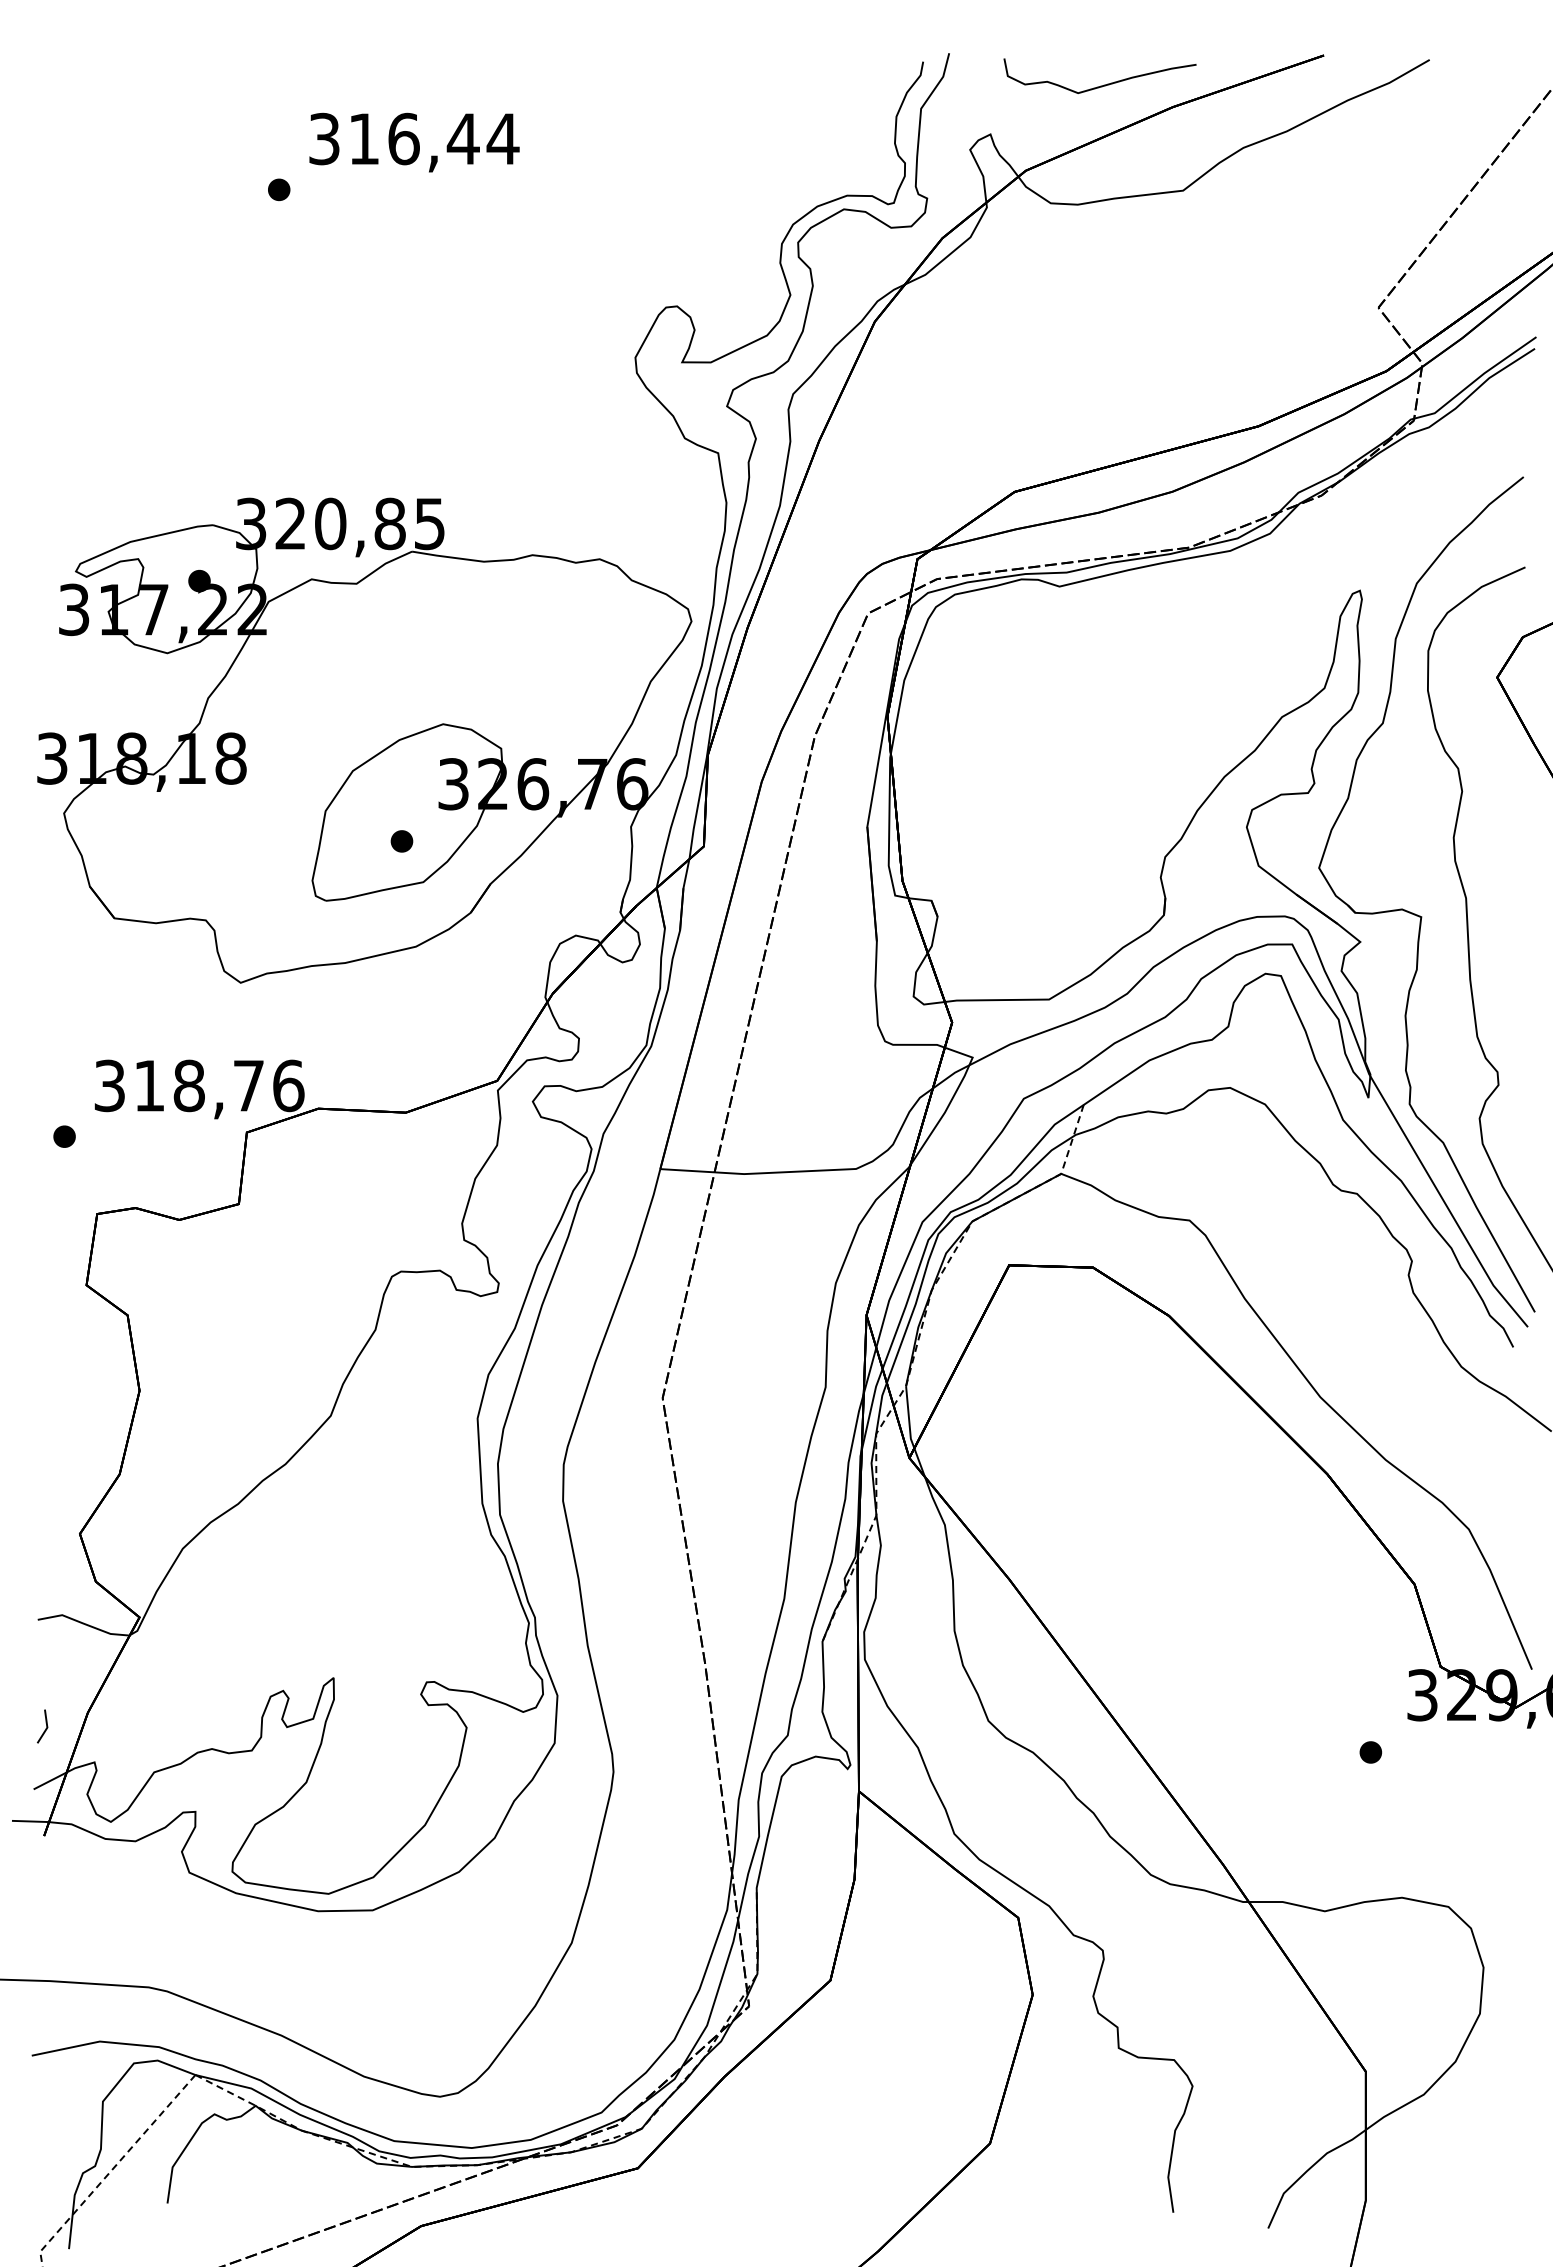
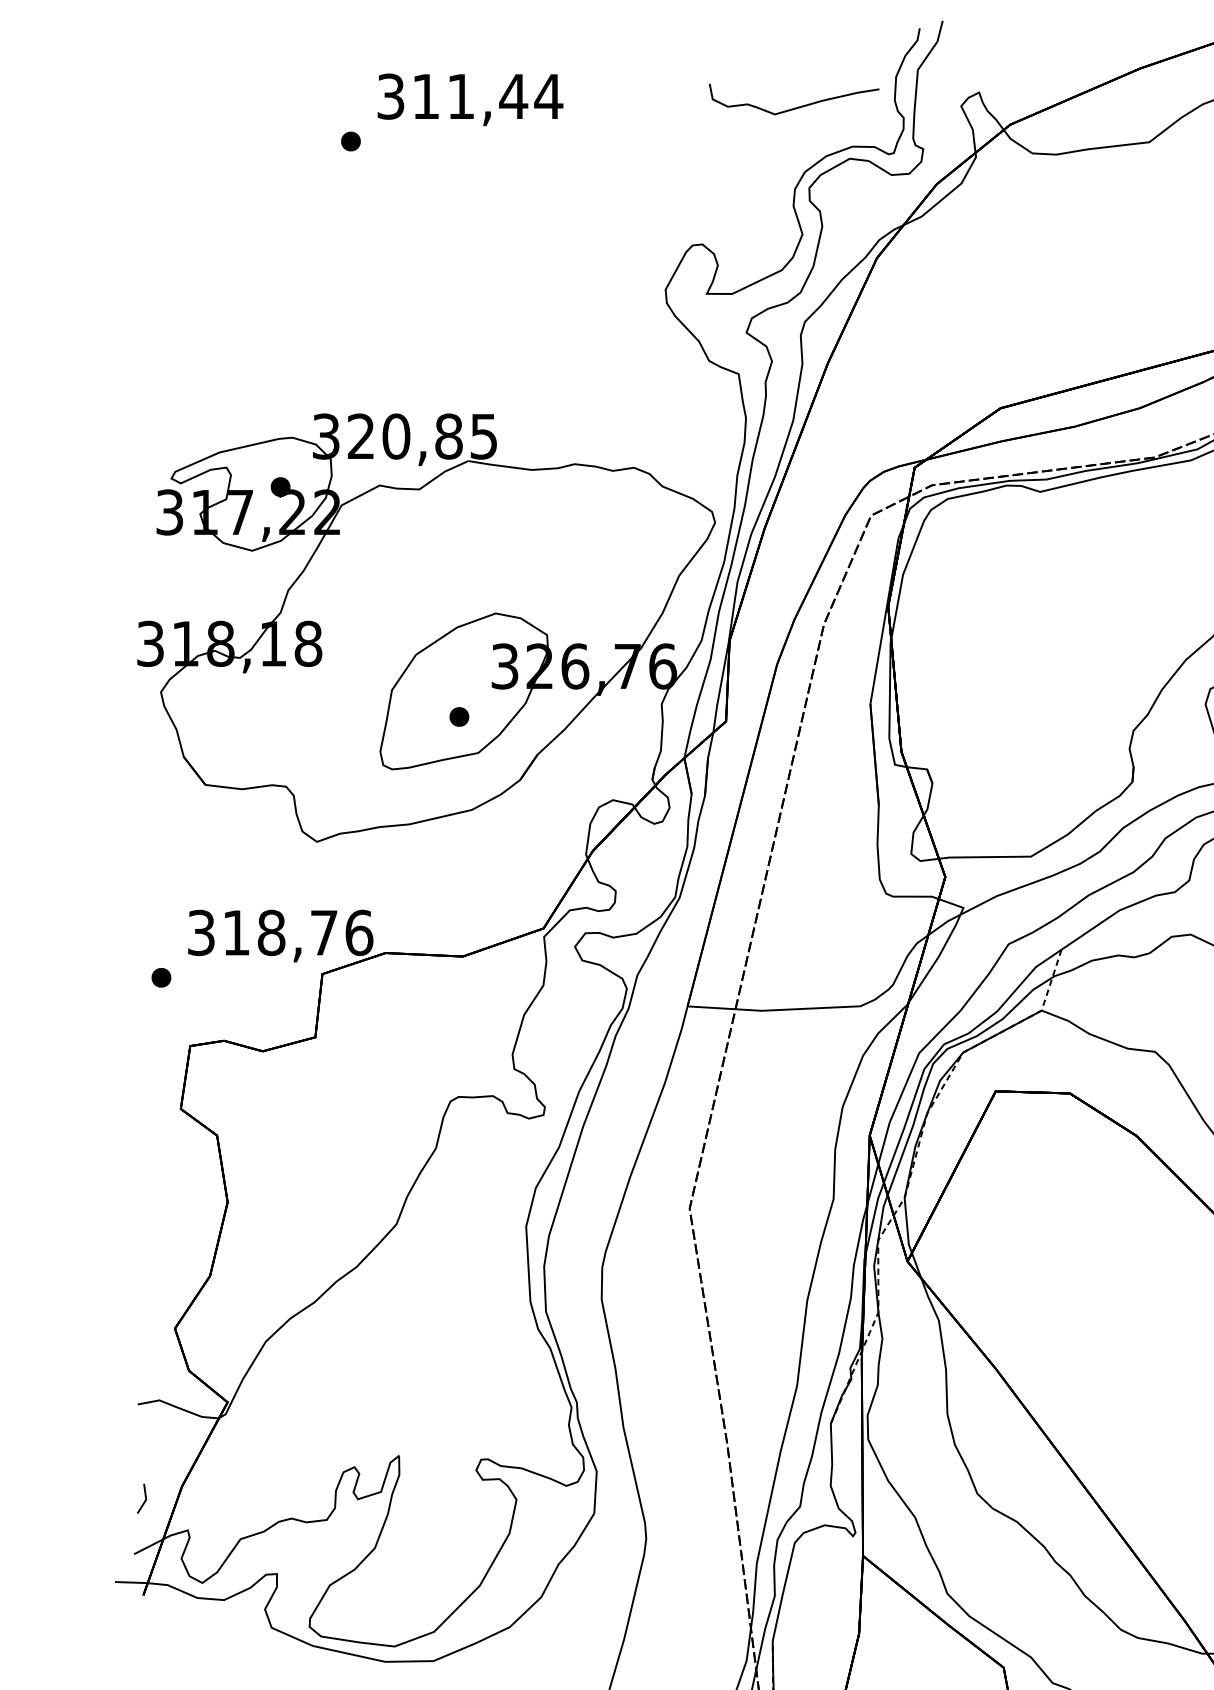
curve: (1100, 85) -> (794, 107), moved
text: (403, 138) -> (460, 96), 316,44 -> 311,44

